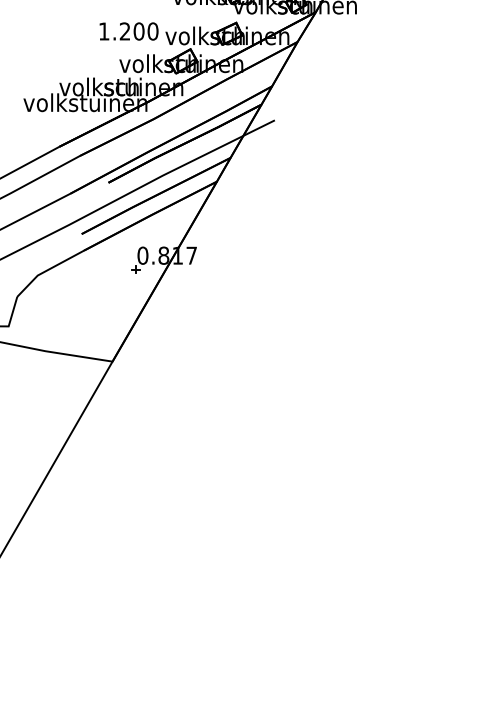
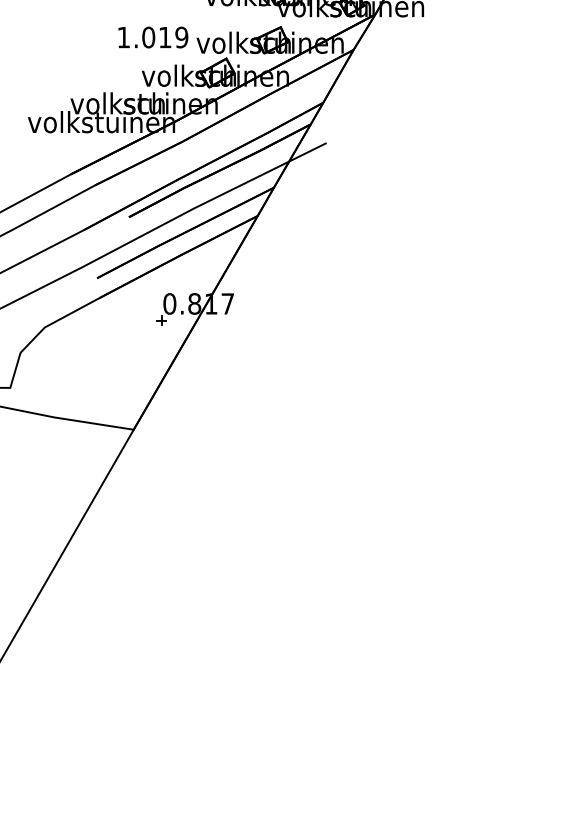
text: (138, 31) -> (164, 37), 1.200 -> 1.019

